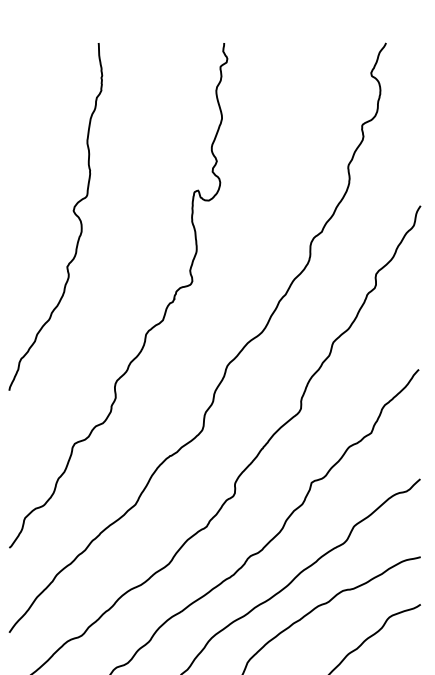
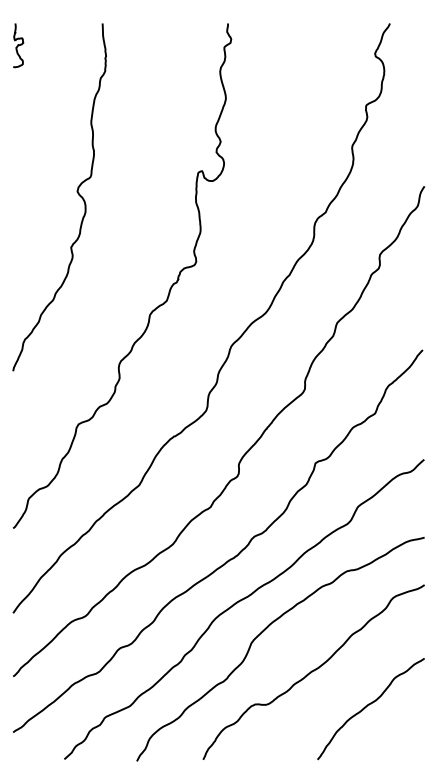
curve: (14, 65) -> (18, 45), added

